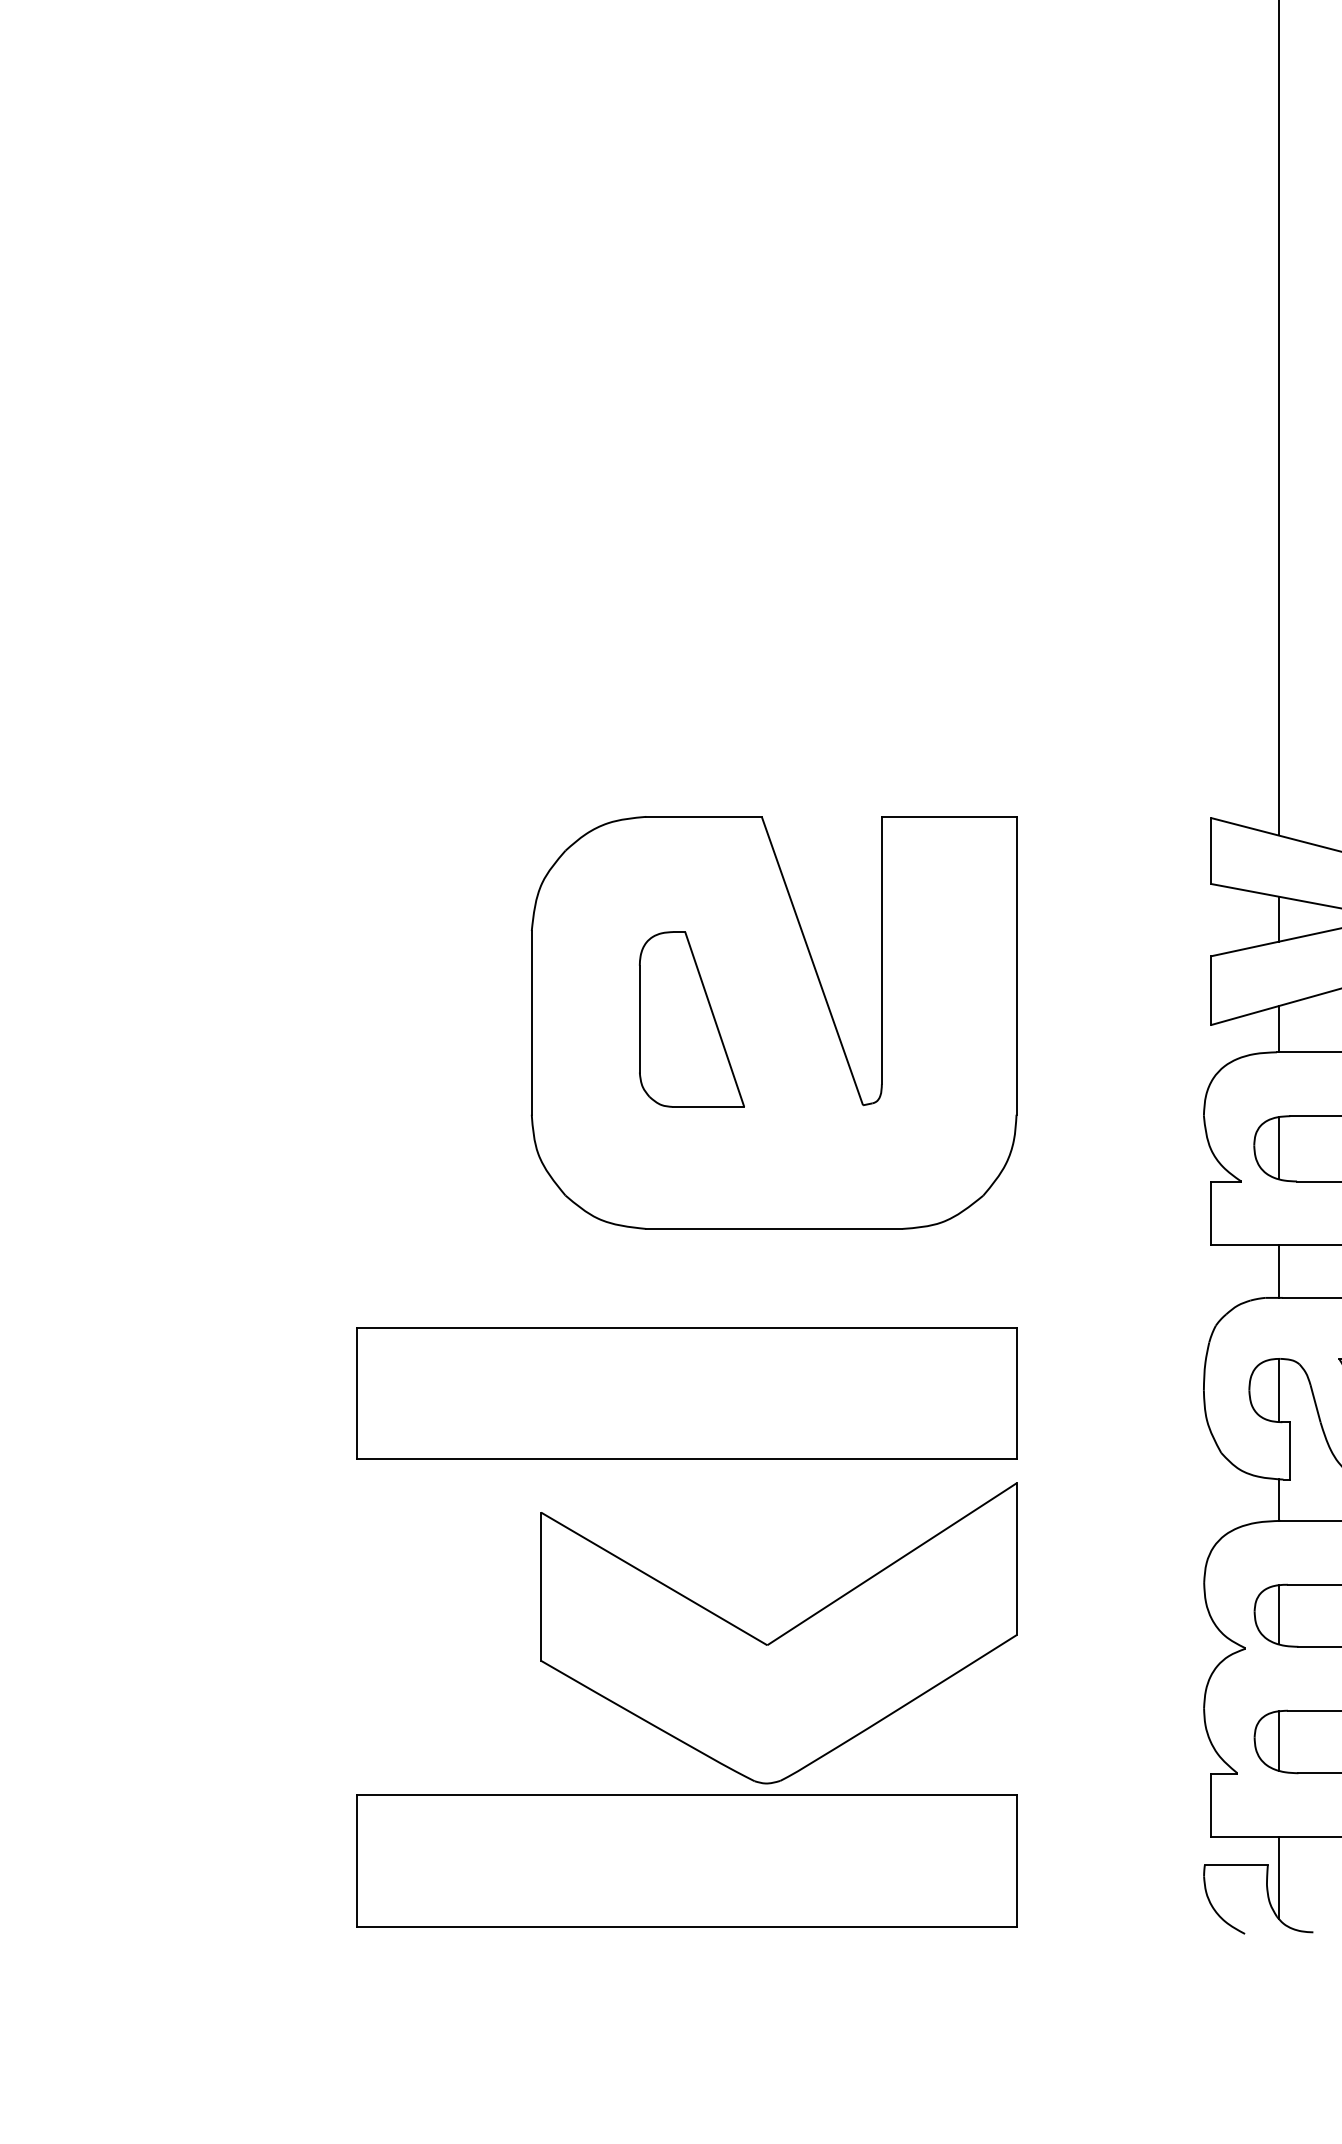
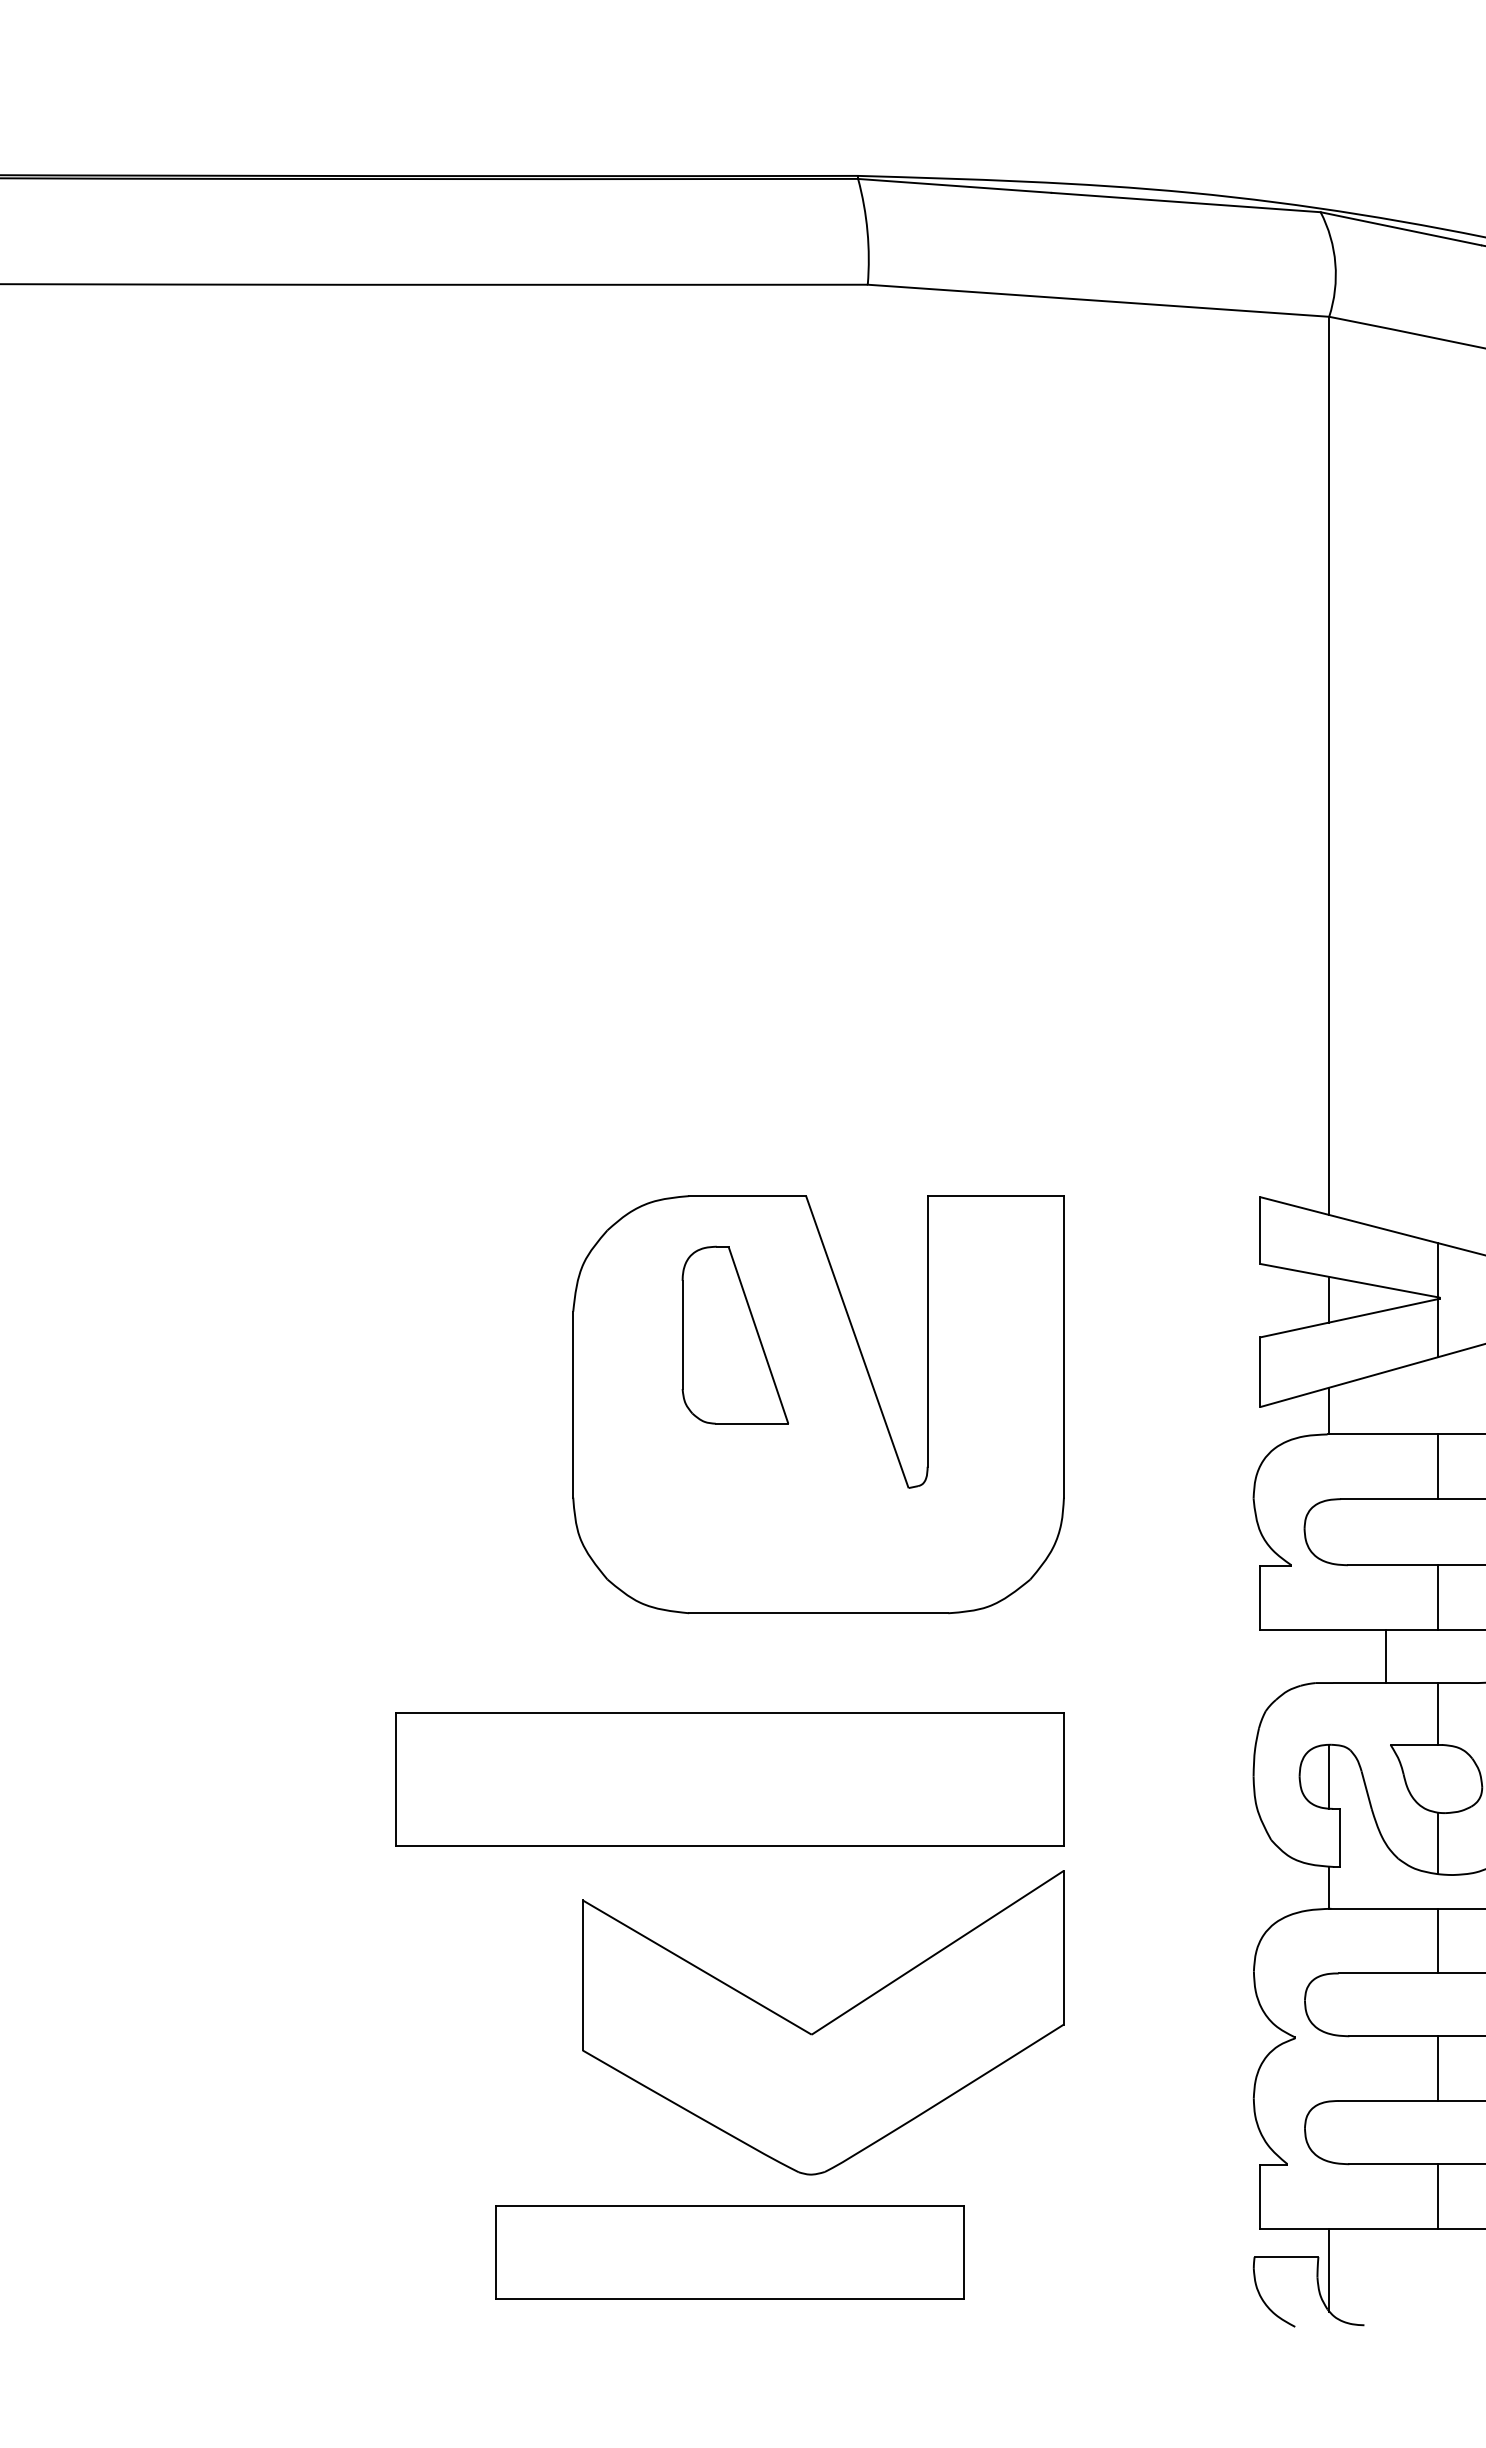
part: (691, 1018) -> (734, 1334), moved
line: (1278, 1148) -> (1329, 1531), removed
line: (1278, 1271) -> (1386, 1656), moved
line: (1278, 1614) -> (1329, 2003), removed
line: (1278, 1740) -> (1329, 2131), removed
part: (686, 1860) -> (729, 2252), size x0.7

